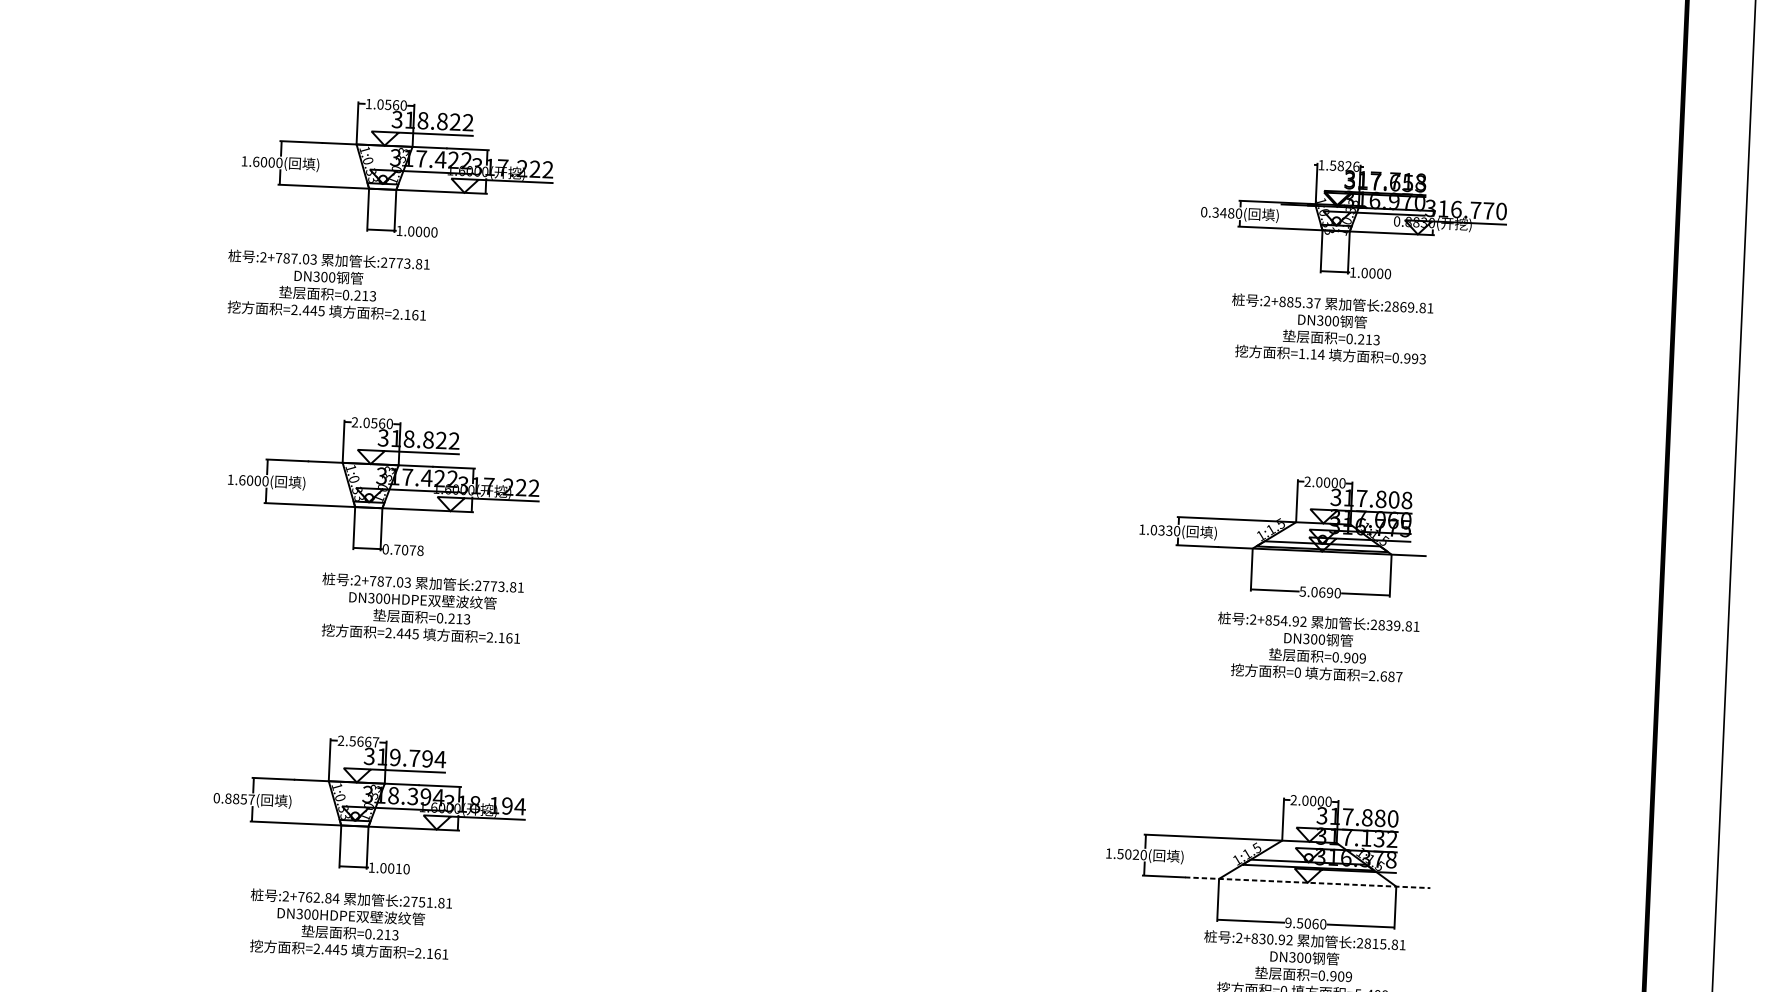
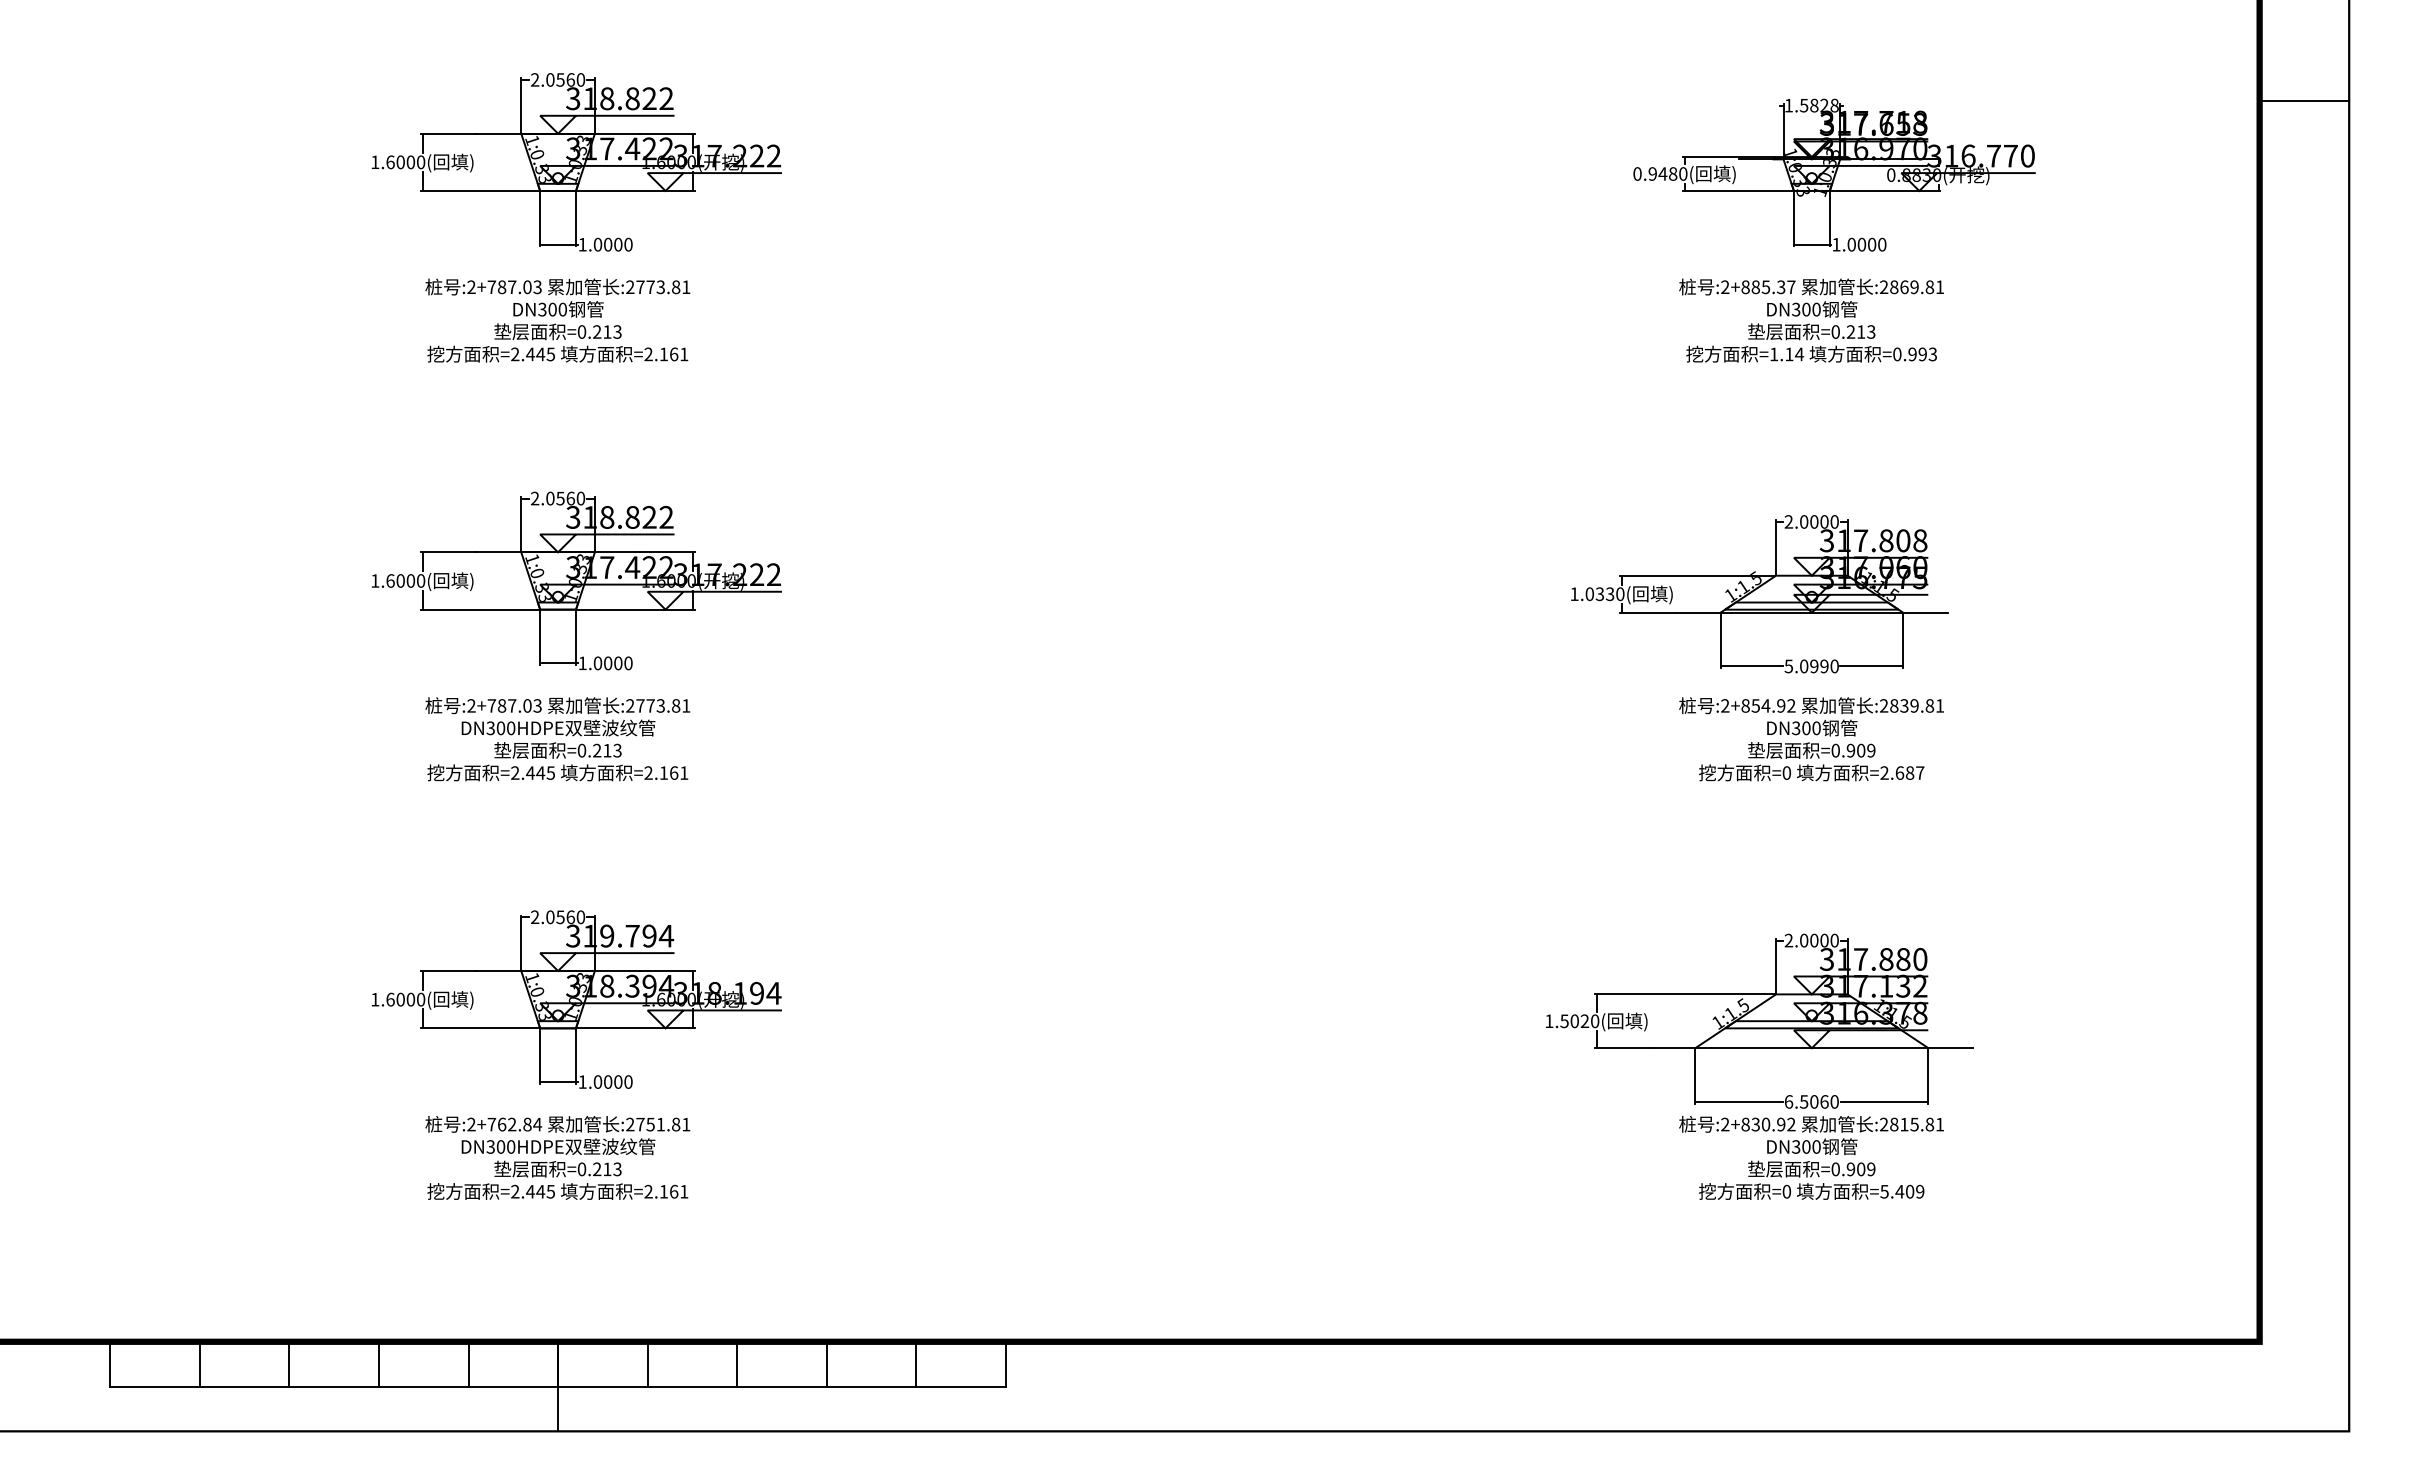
text: (369, 103) -> (535, 79), 1.0560 -> 2.0560
text: (1356, 166) -> (1834, 105), 1.5826 -> 1.5828
line: (1713, 179) -> (2304, 101), added
text: (1215, 212) -> (1652, 173), 0.3480( -> 0.9480(
text: (327, 285) -> (557, 320), moved
text: (403, 550) -> (605, 663), 0.7078 -> 1.0000
text: (1322, 592) -> (1814, 666), 5.0690 -> 5.0990
text: (421, 608) -> (557, 739), moved
text: (364, 741) -> (565, 917), 2.5667 -> 2.0560
text: (234, 798) -> (398, 999), 0.8857( -> 1.6000(
text: (399, 868) -> (618, 1081), 1.0010 -> 1.0000
line: (1308, 883) -> (1812, 1048), dashed -> solid
text: (1288, 922) -> (1788, 1101), 9.5060 -> 6.5060

